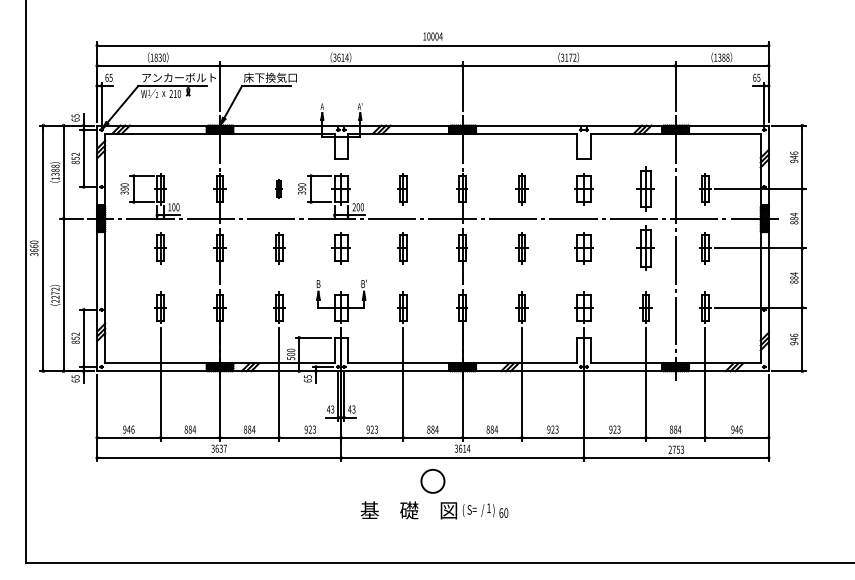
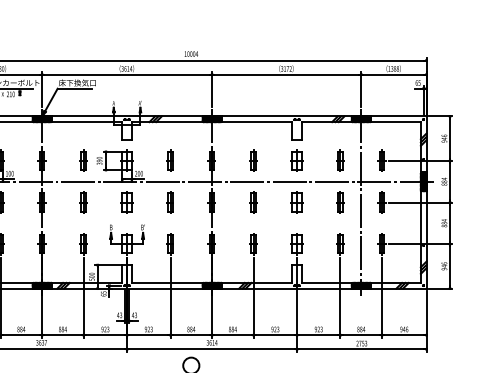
part: (279, 189) -> (83, 161), size x1.67
part: (645, 189) -> (340, 161), size x0.71
part: (645, 248) -> (340, 202), size x0.71

